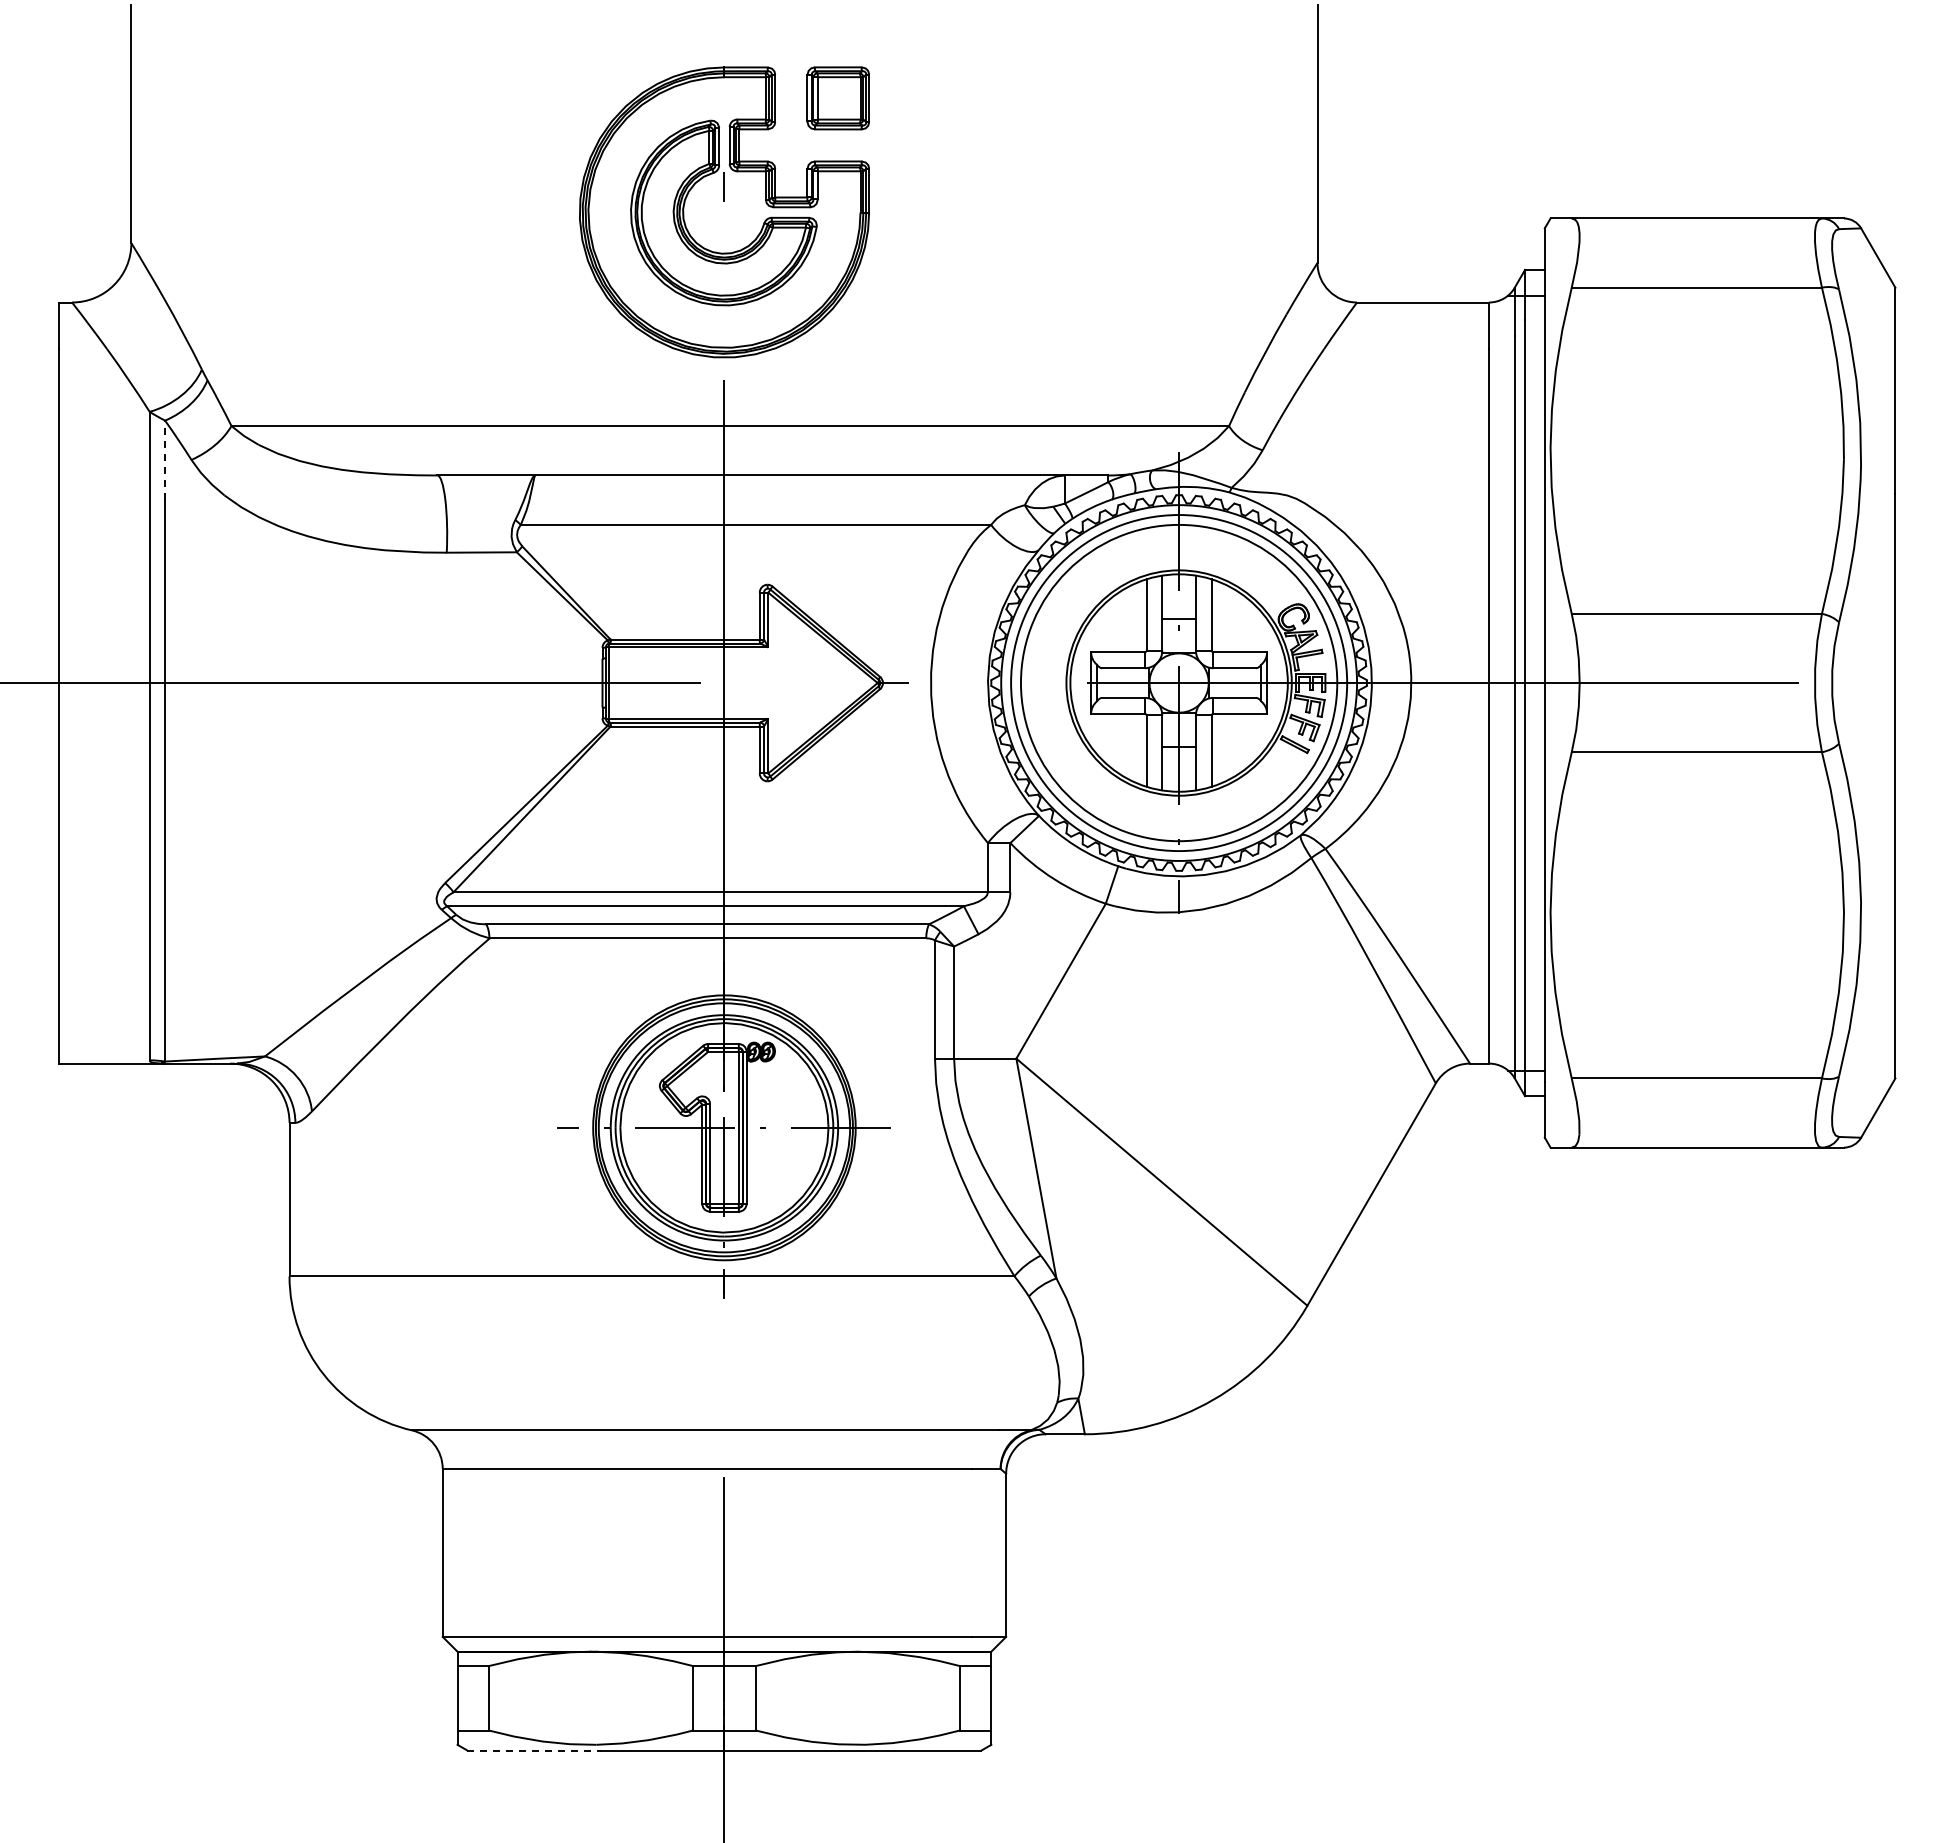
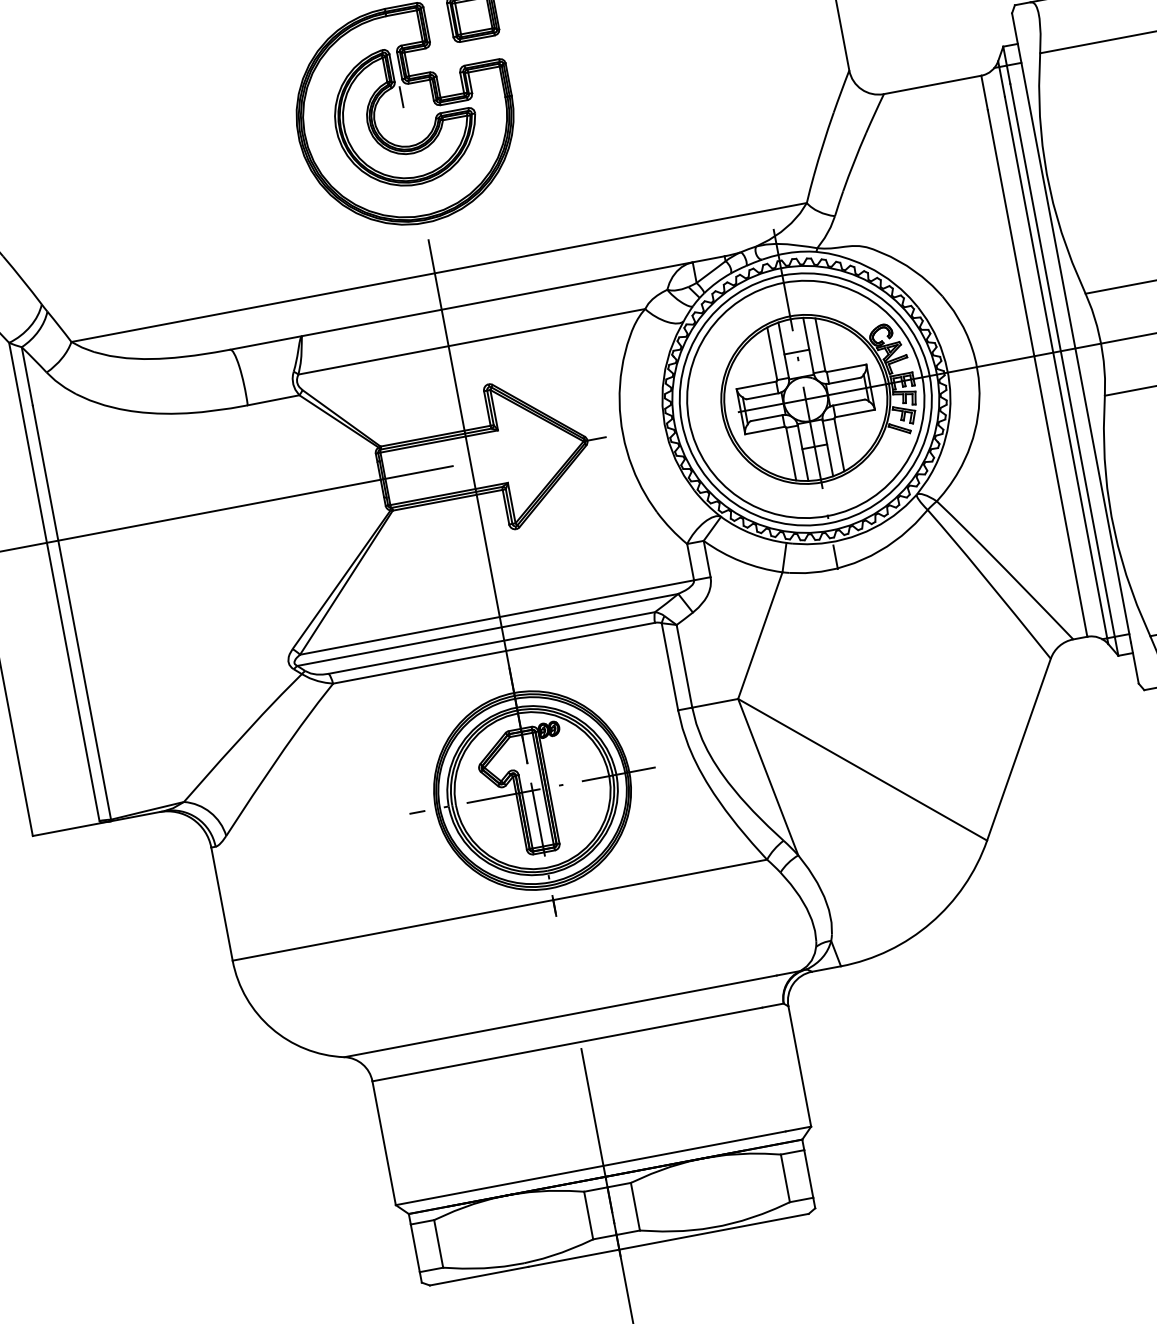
line: (165, 460) -> (27, 376), dashed -> solid
line: (534, 1750) -> (479, 1276), dashed -> solid

